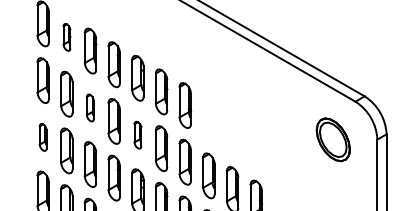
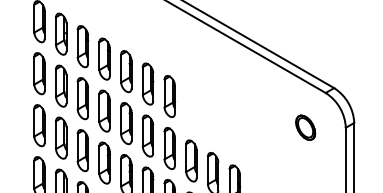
part: (67, 36) -> (61, 33), size x1.67
part: (90, 107) -> (82, 98), size x1.67
part: (138, 134) -> (126, 123), size x1.67
part: (43, 137) -> (39, 125), size x1.67
part: (333, 139) -> (305, 127), size x0.62

